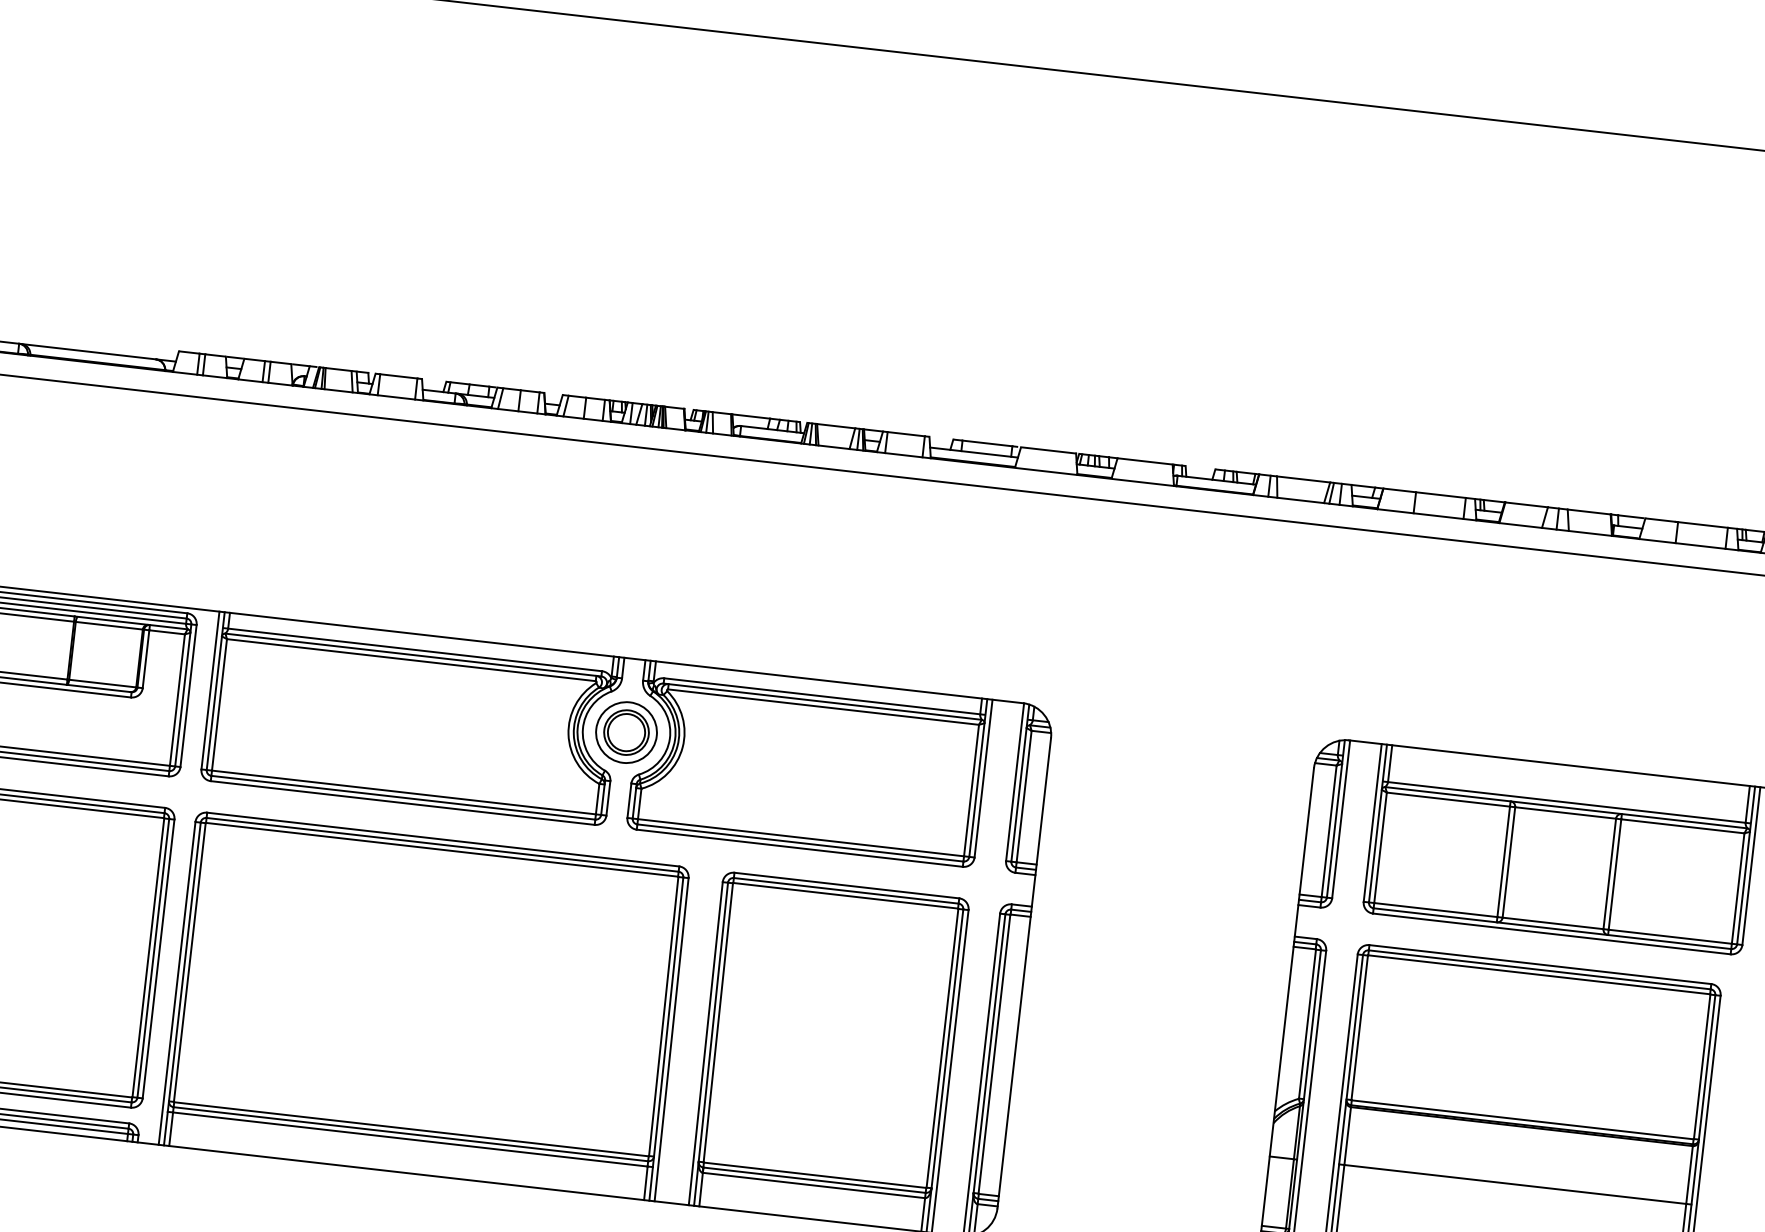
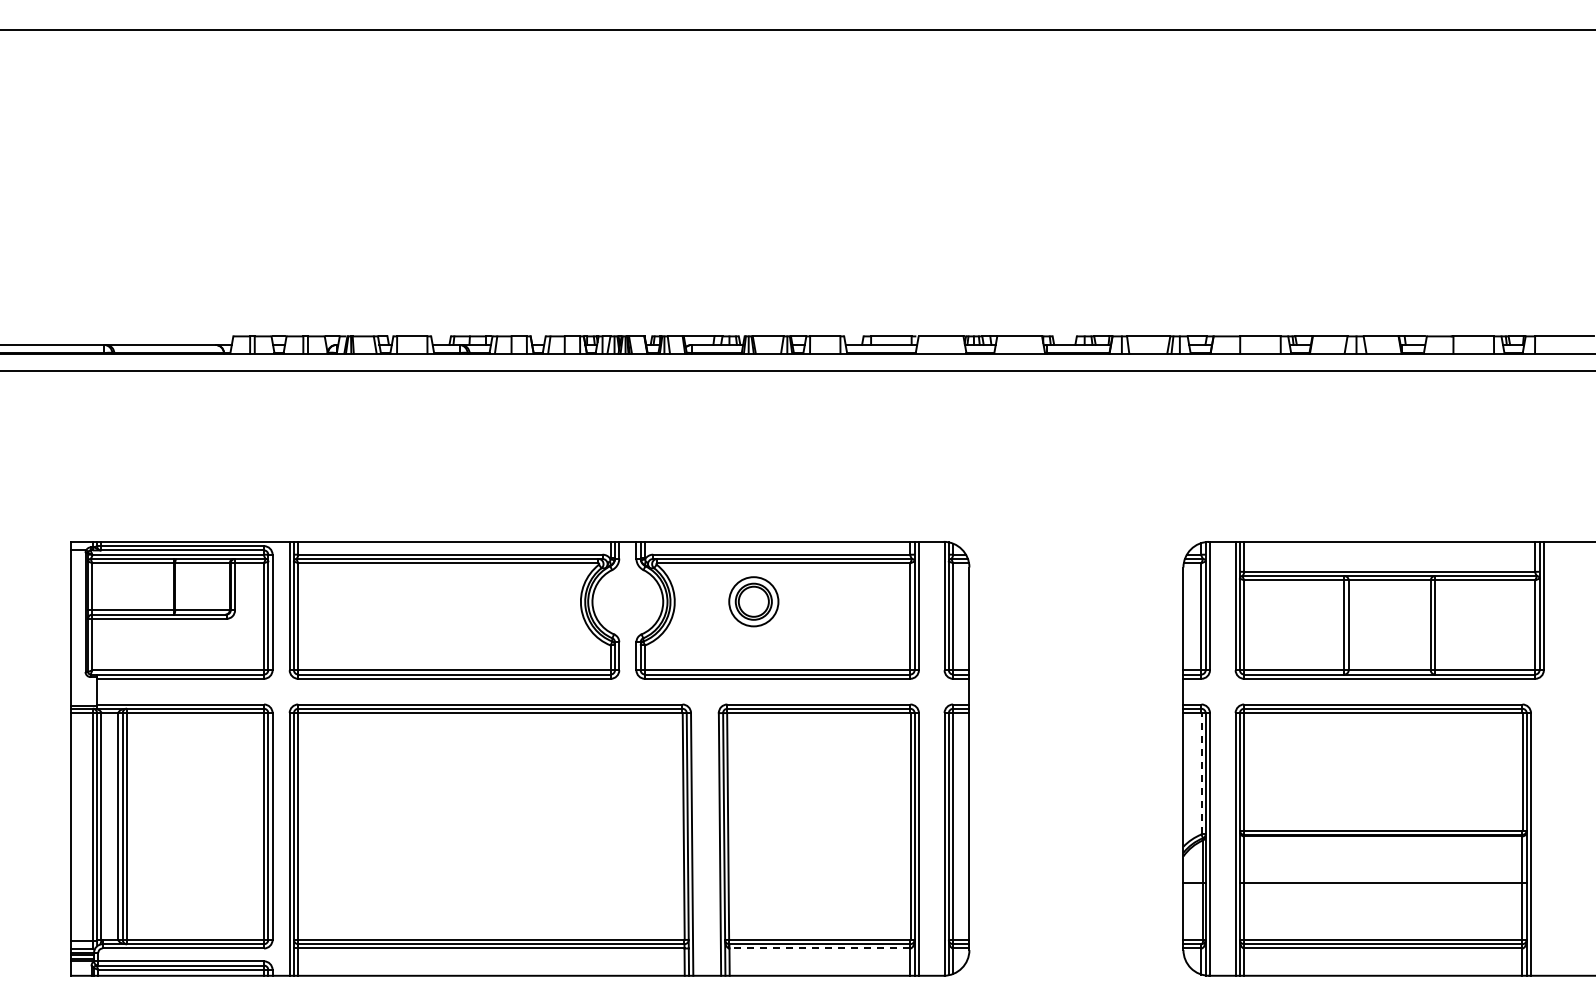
part: (626, 732) -> (753, 601), moved
line: (1307, 1023) -> (1201, 773), solid -> dashed
line: (813, 1185) -> (819, 948), solid -> dashed

